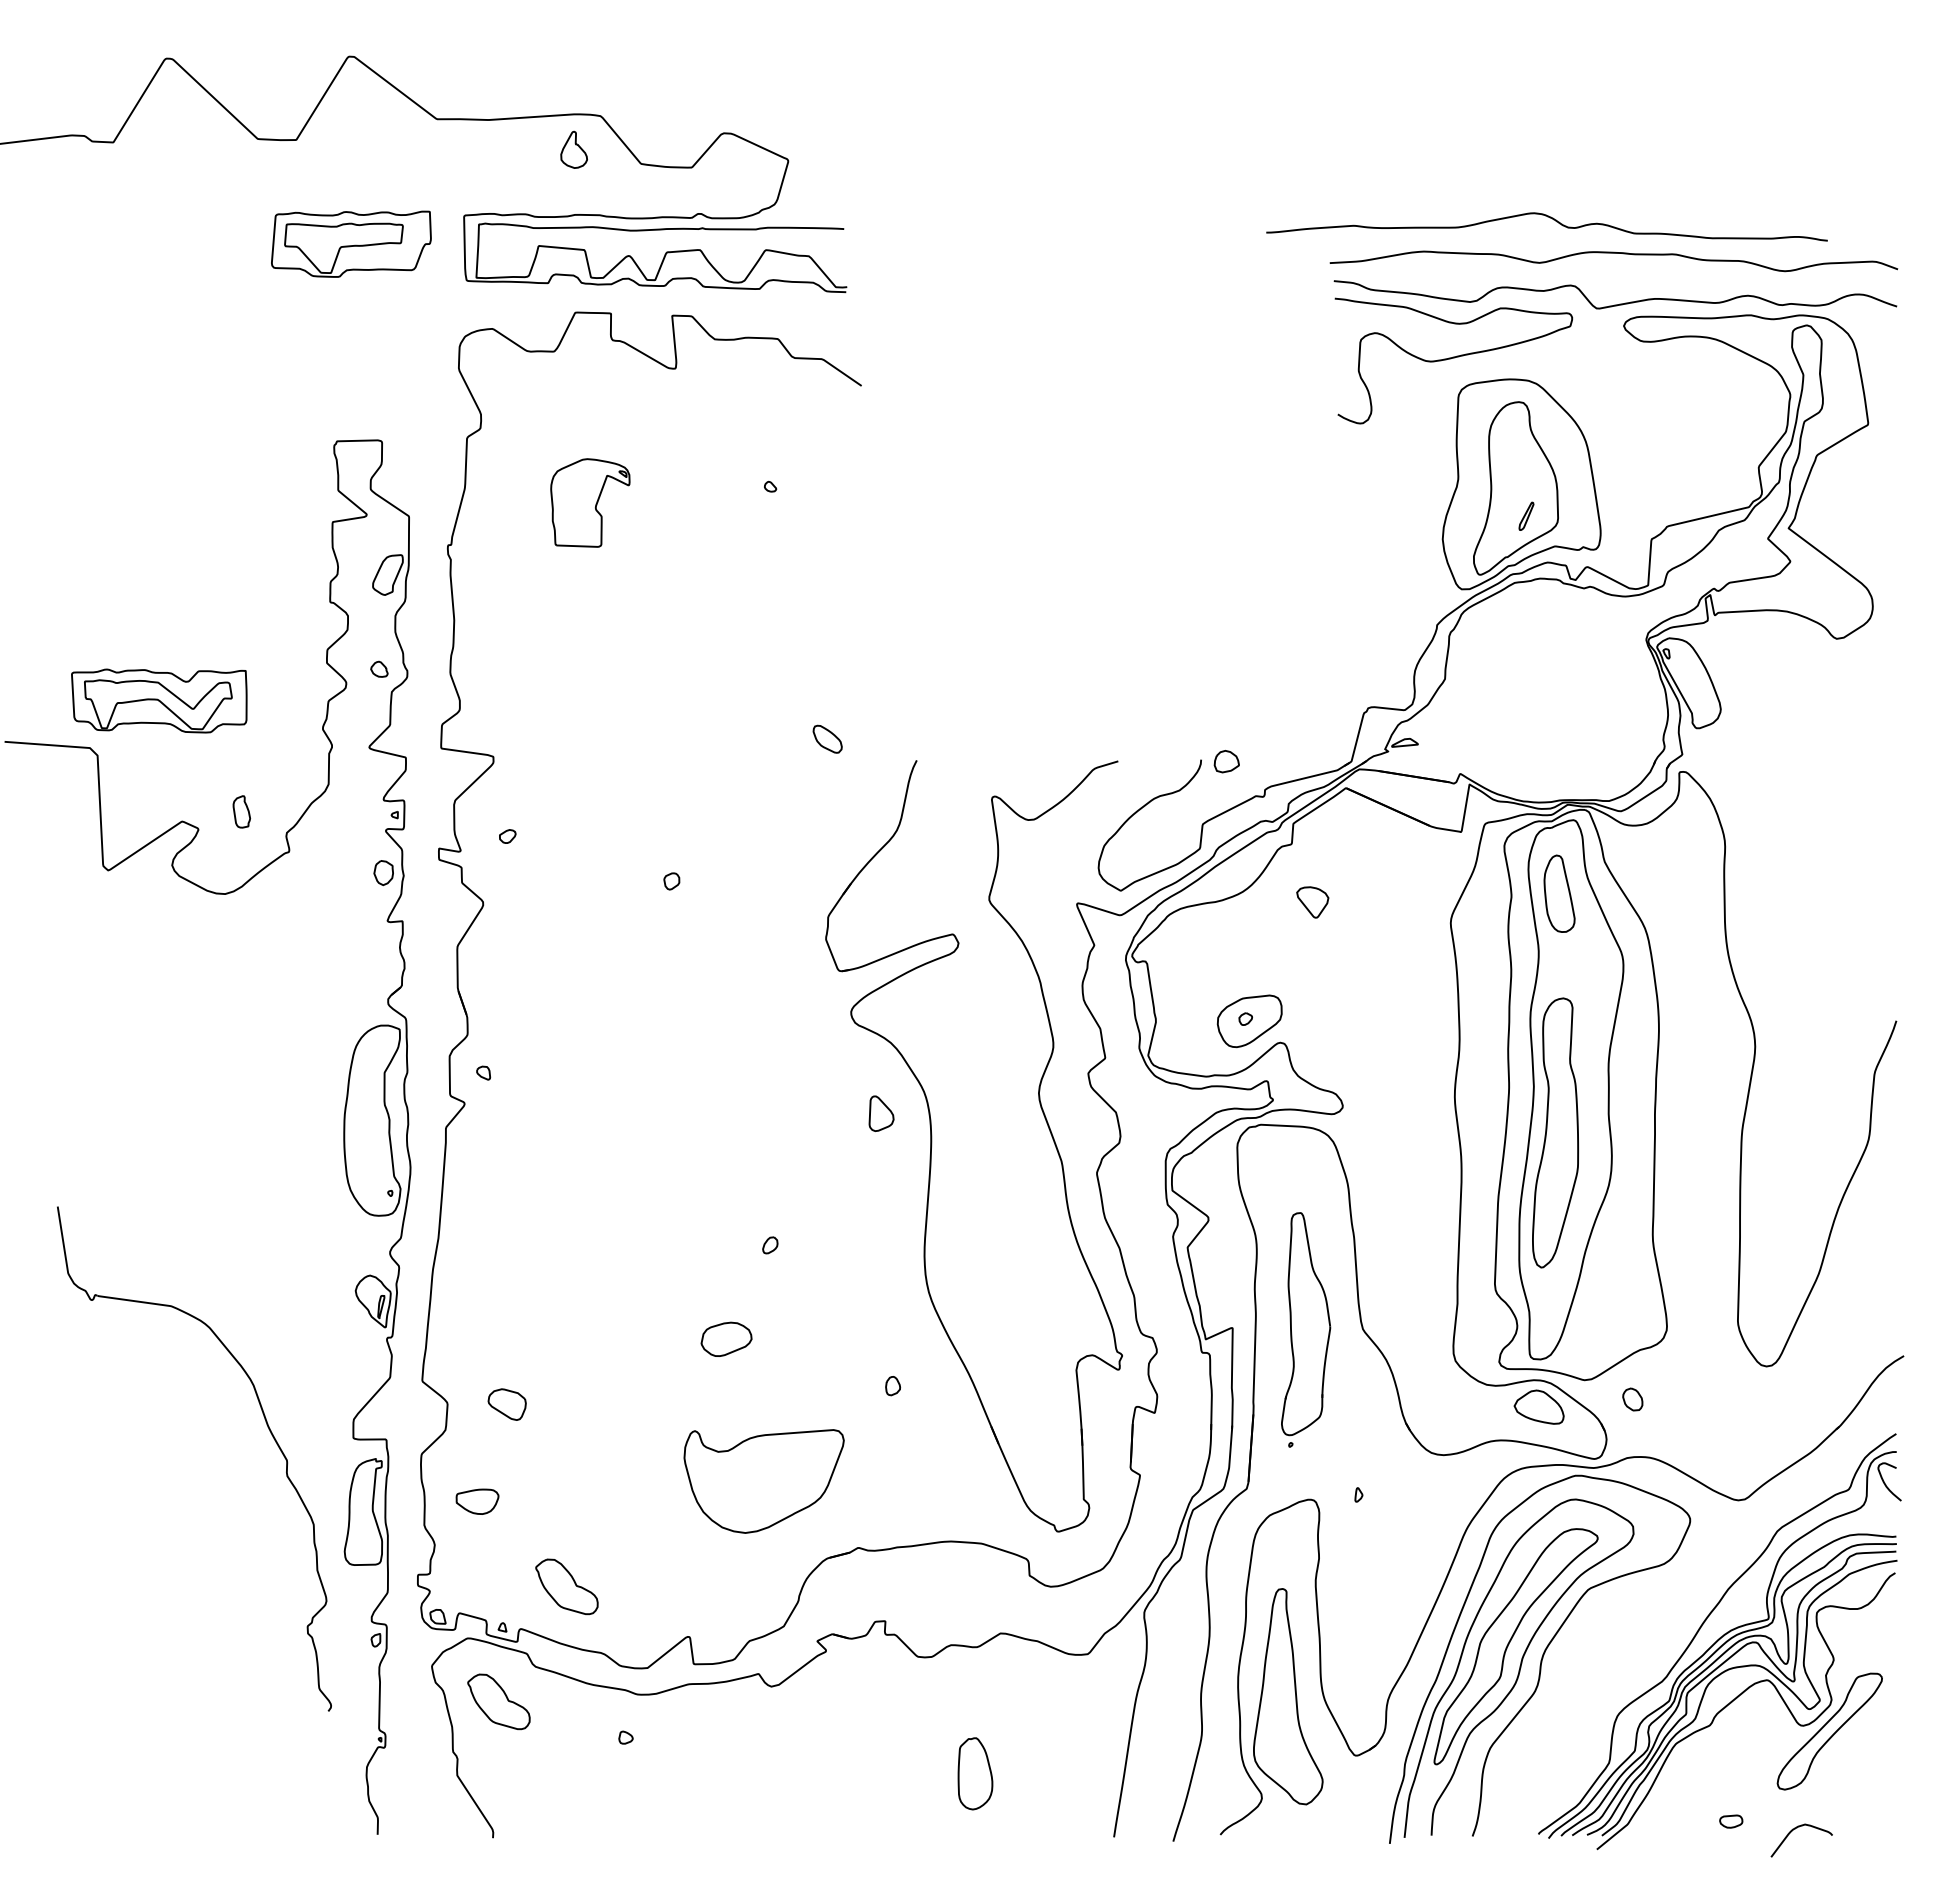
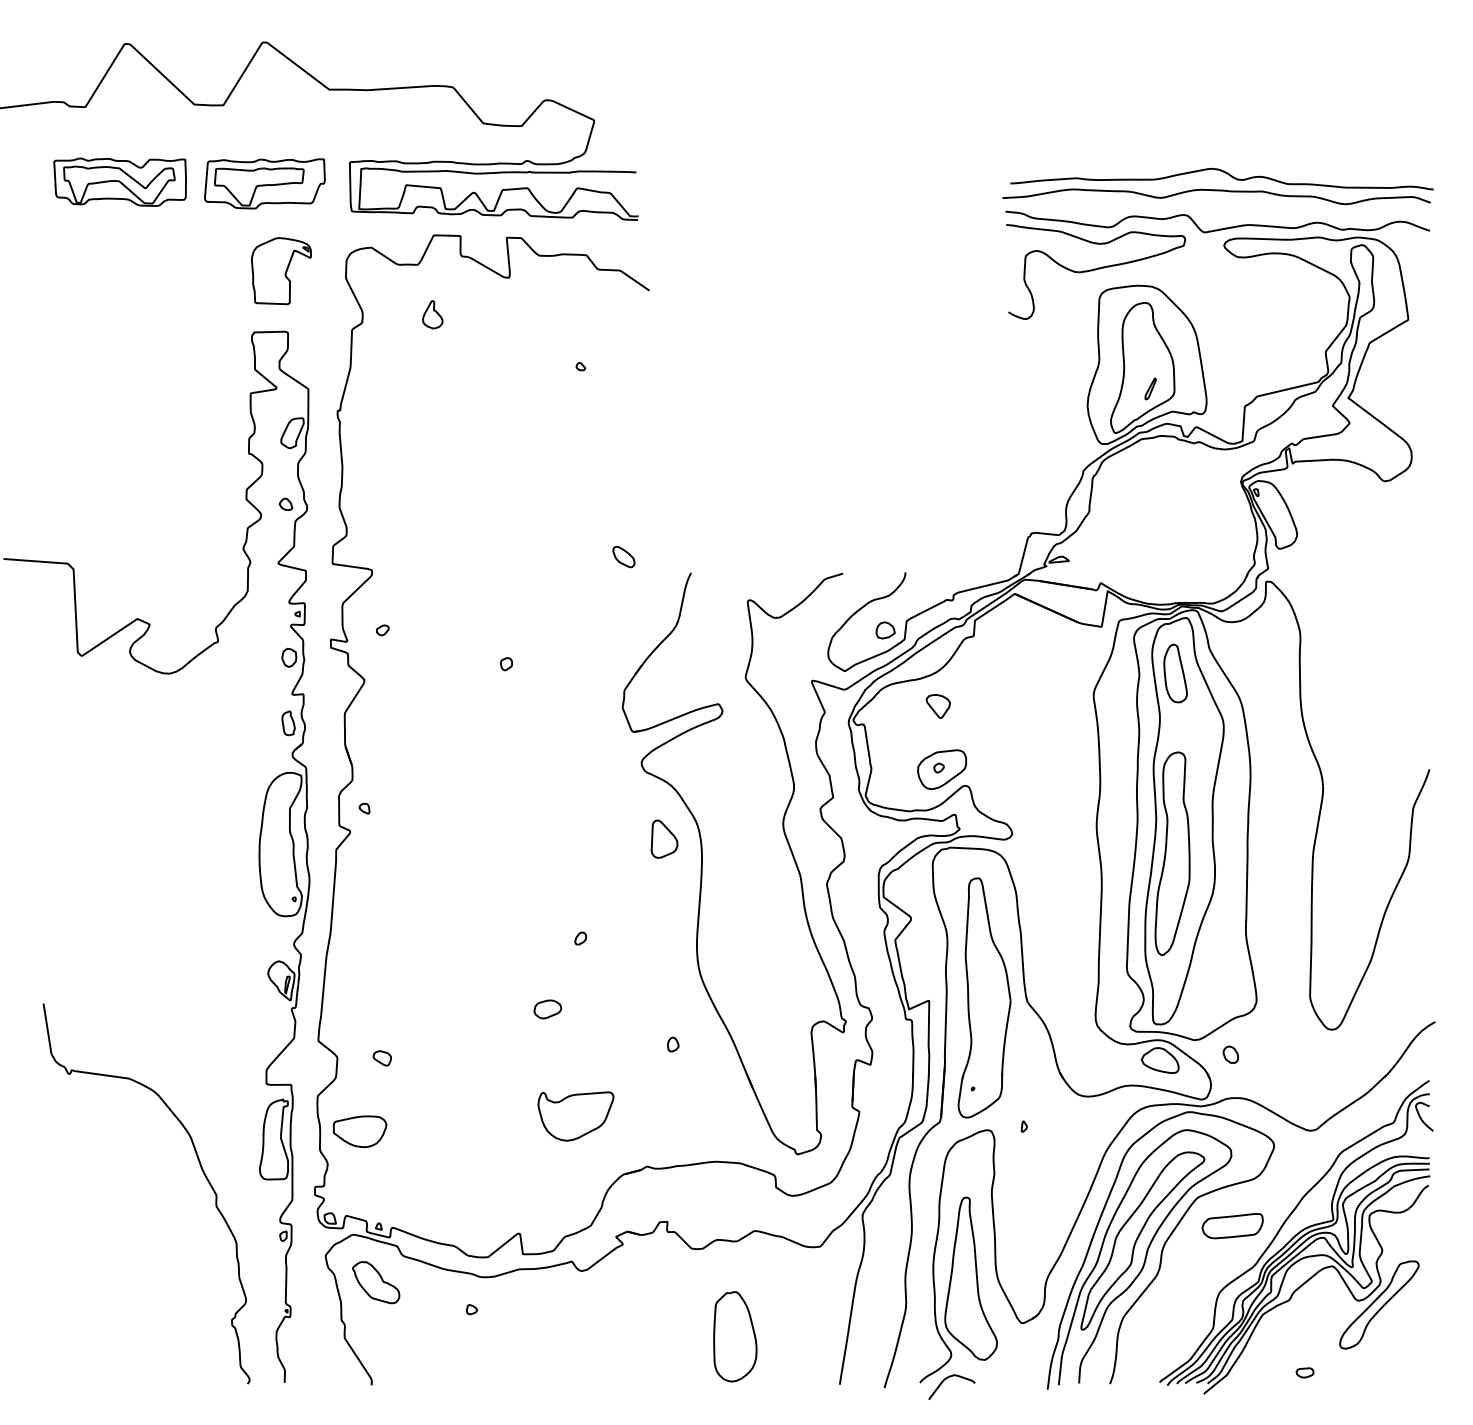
part: (573, 149) -> (432, 314), moved
curve: (1550, 218) -> (1224, 172), moved
part: (590, 502) -> (281, 270), moved
part: (159, 700) -> (120, 181), moved
part: (1226, 761) -> (885, 630), moved
part: (241, 811) -> (288, 723), moved
part: (1312, 902) -> (938, 706), moved
part: (881, 1113) -> (664, 839), size x1.43
part: (1305, 1323) -> (984, 997), size x1.43
part: (726, 1339) -> (547, 1009), size x0.71
part: (506, 1403) -> (381, 1057), size x0.62
part: (267, 1427) -> (201, 1170), moved
part: (763, 1481) -> (575, 1116), size x0.62
part: (477, 1501) -> (359, 1131), size x1.67
part: (566, 1586) -> (427, 1195), removed
part: (1635, 1626) -> (1232, 1225), added
part: (975, 1773) -> (735, 1336), size x1.67
curve: (1795, 1829) -> (947, 1378), moved

